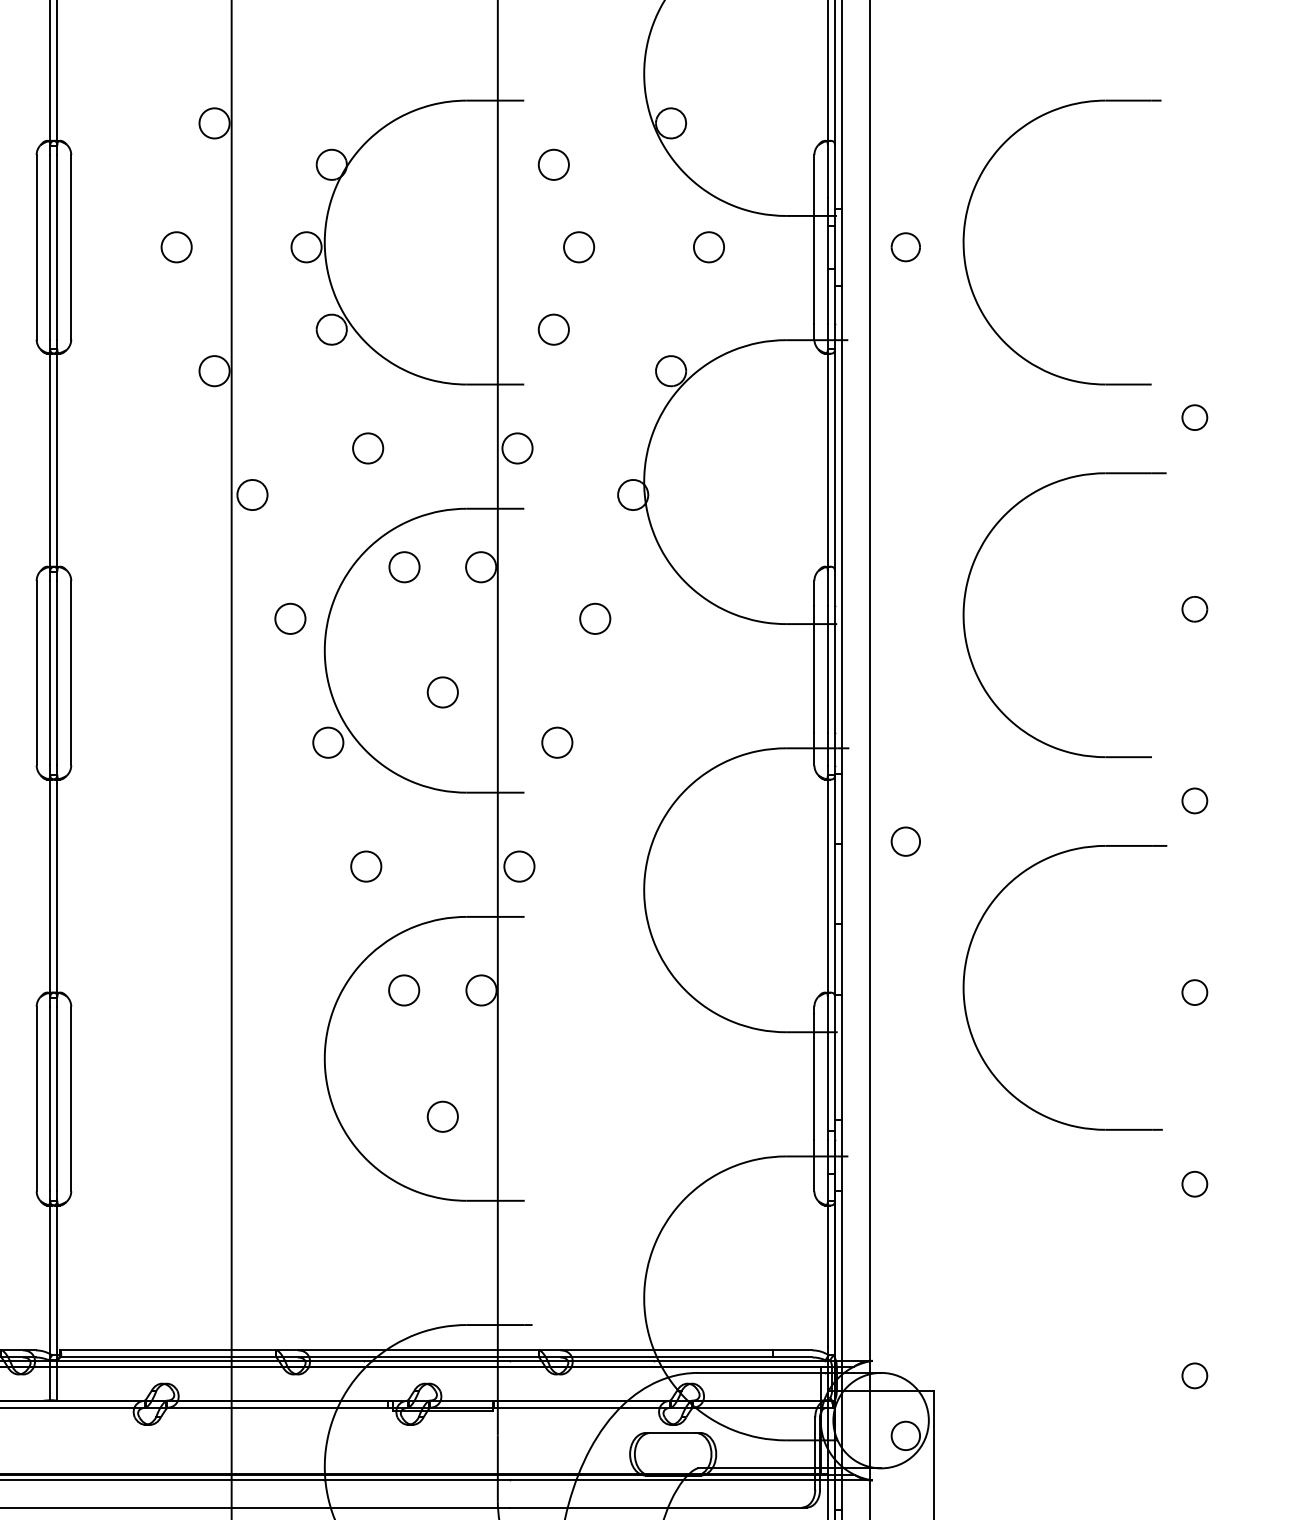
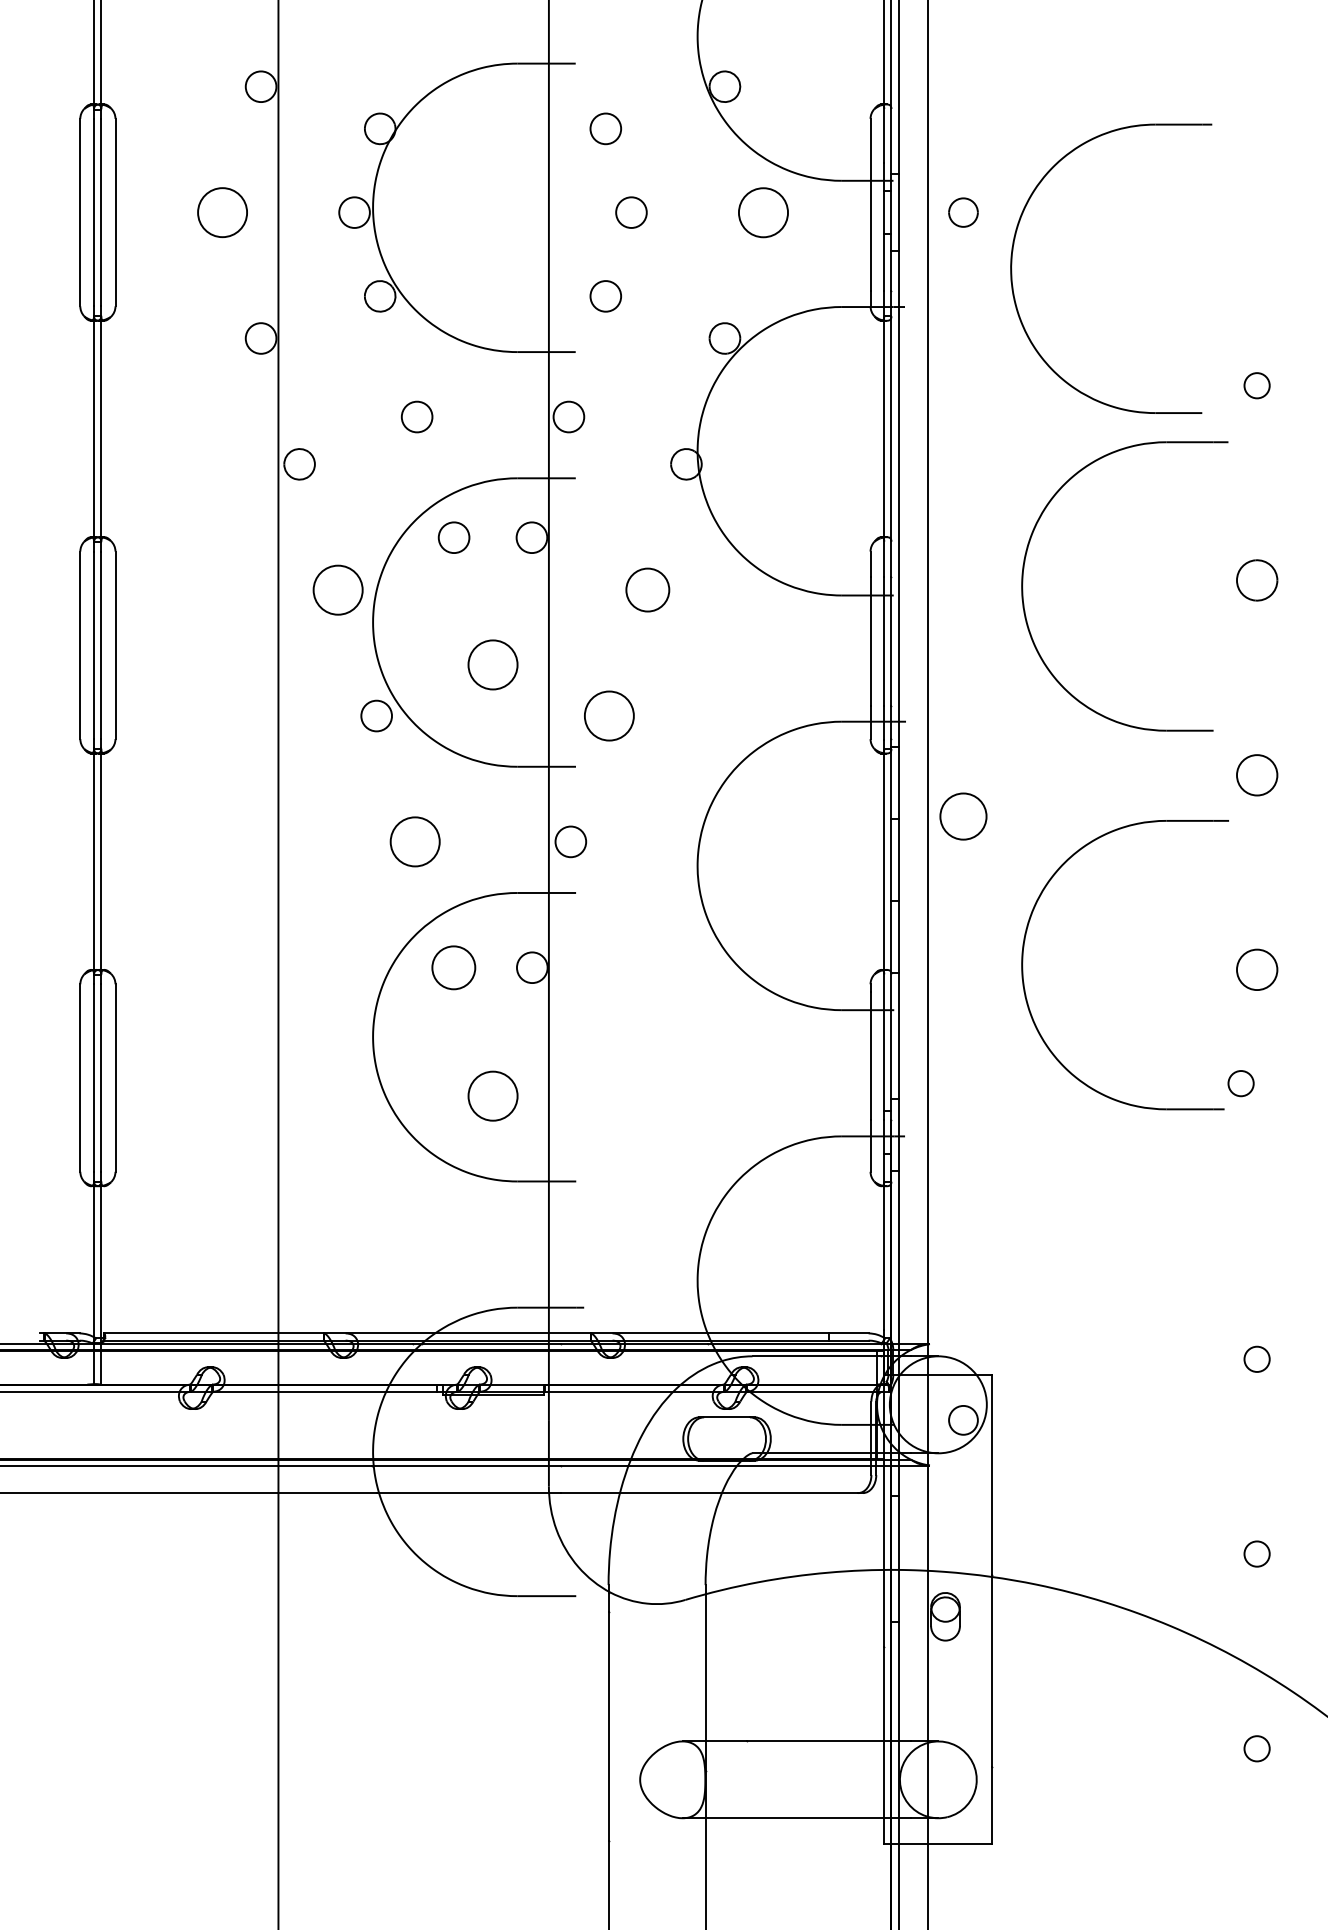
part: (964, 243) -> (1012, 269), moved
circle: (176, 247) -> (222, 212), size x1.6
circle: (709, 247) -> (763, 212), size x1.6
part: (1194, 609) -> (1256, 580), size x1.6
circle: (289, 618) -> (337, 589), size x1.6
circle: (594, 619) -> (647, 590), size x1.4
circle: (442, 692) -> (492, 664), size x1.6
circle: (557, 742) -> (609, 715), size x1.6
circle: (1194, 800) -> (1256, 774), size x1.6
circle: (905, 841) -> (963, 816), size x1.6
circle: (365, 866) -> (414, 841), size x1.6
circle: (403, 990) -> (453, 967), size x1.4
circle: (1194, 992) -> (1256, 969), size x1.6
circle: (442, 1116) -> (492, 1095), size x1.6
circle: (1194, 1184) -> (1240, 1083), moved

